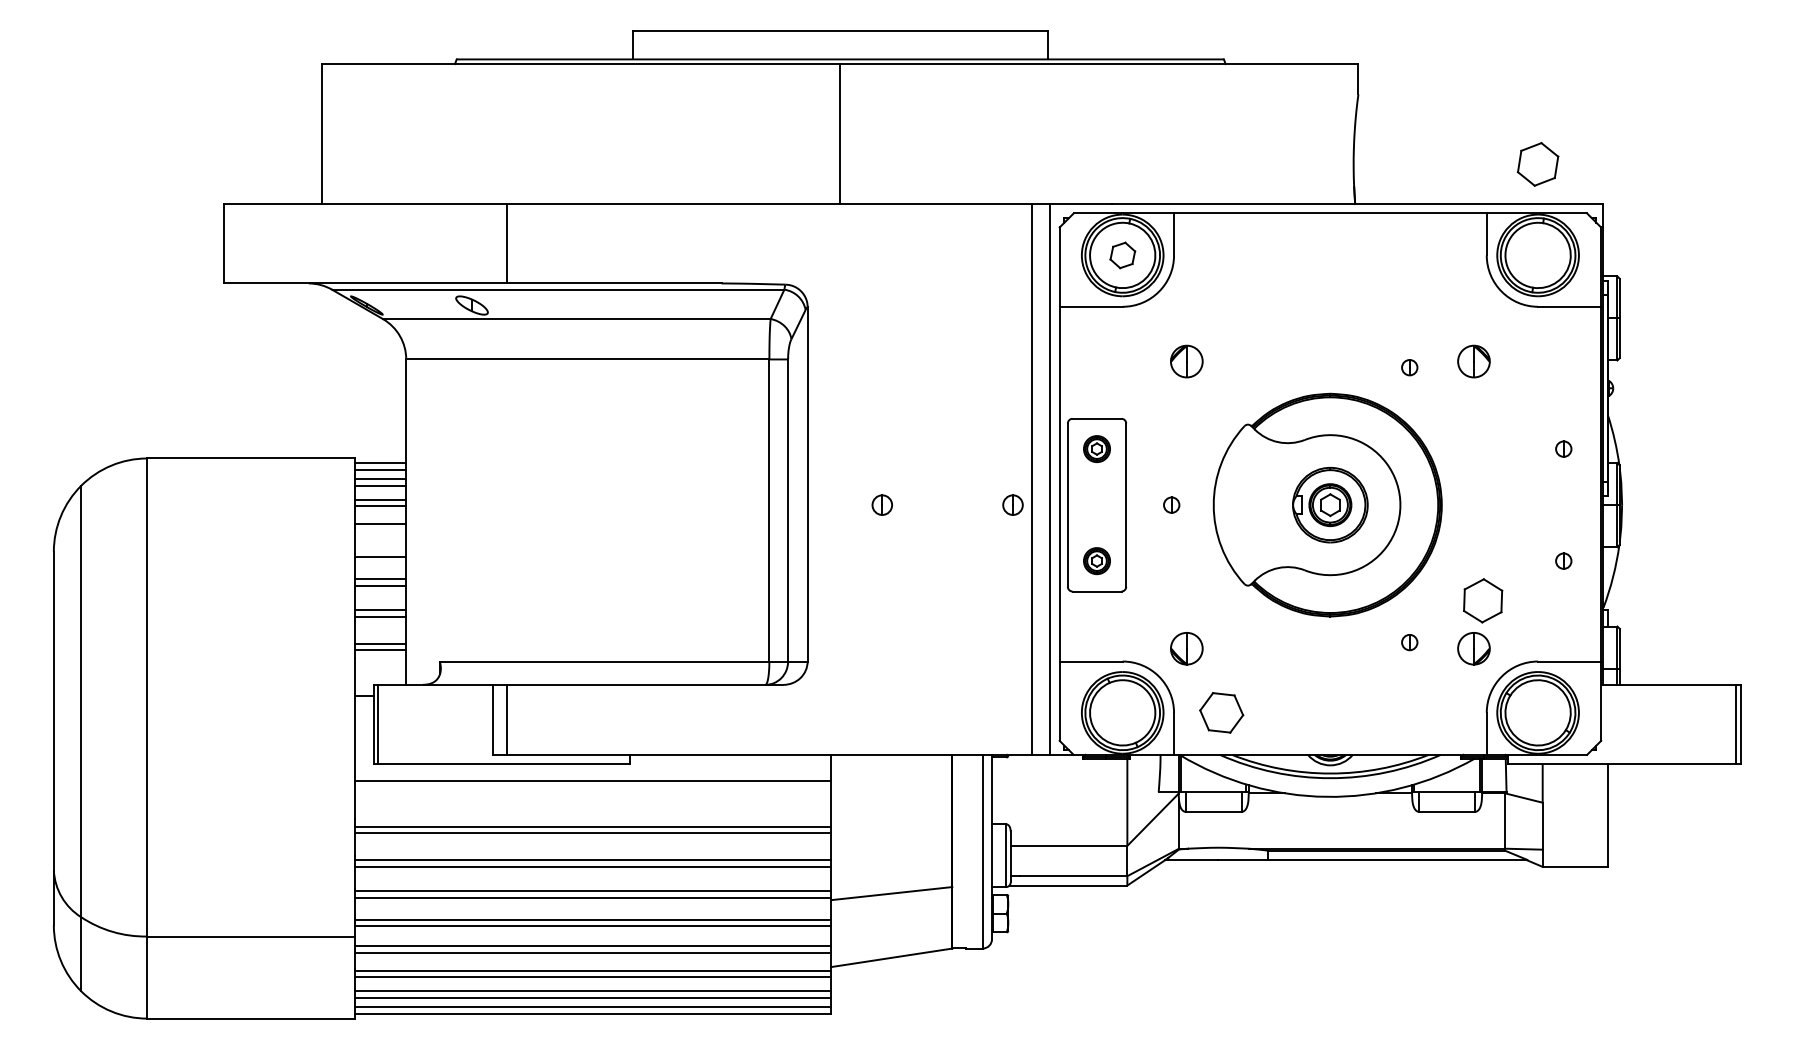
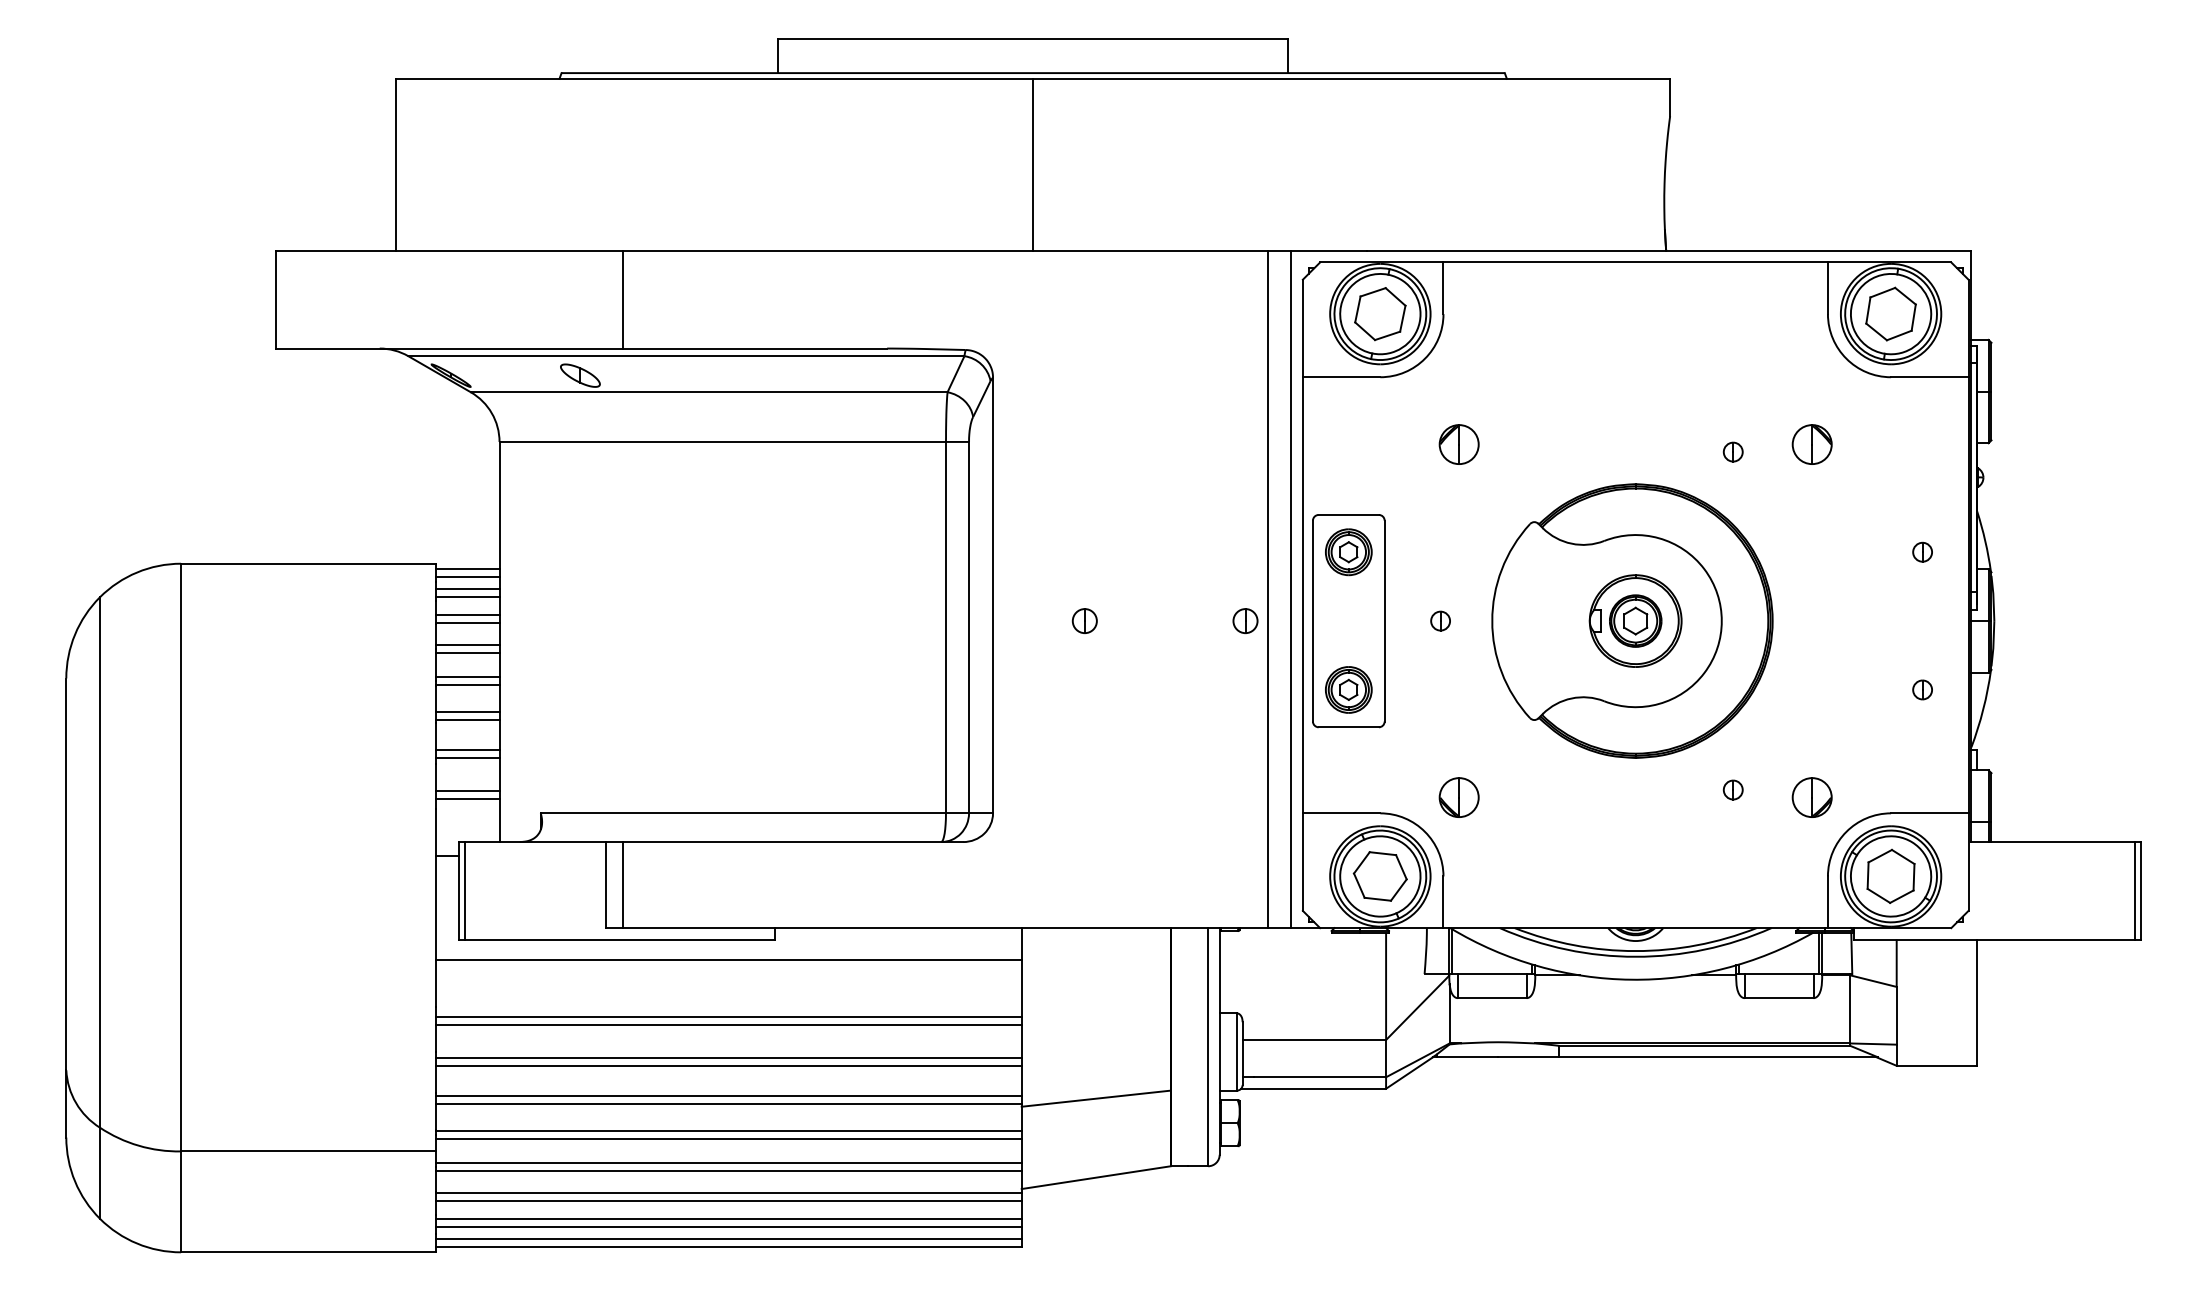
part: (1537, 164) -> (1890, 314), moved
part: (1122, 255) -> (1380, 314), size x1.67
part: (1096, 448) -> (1348, 551), size x1.43
line: (380, 531) -> (467, 653), added
line: (380, 550) -> (467, 676), added
part: (1096, 560) -> (1348, 689), size x1.43
part: (1483, 600) -> (1891, 876), moved
part: (1221, 712) -> (1380, 876), moved

